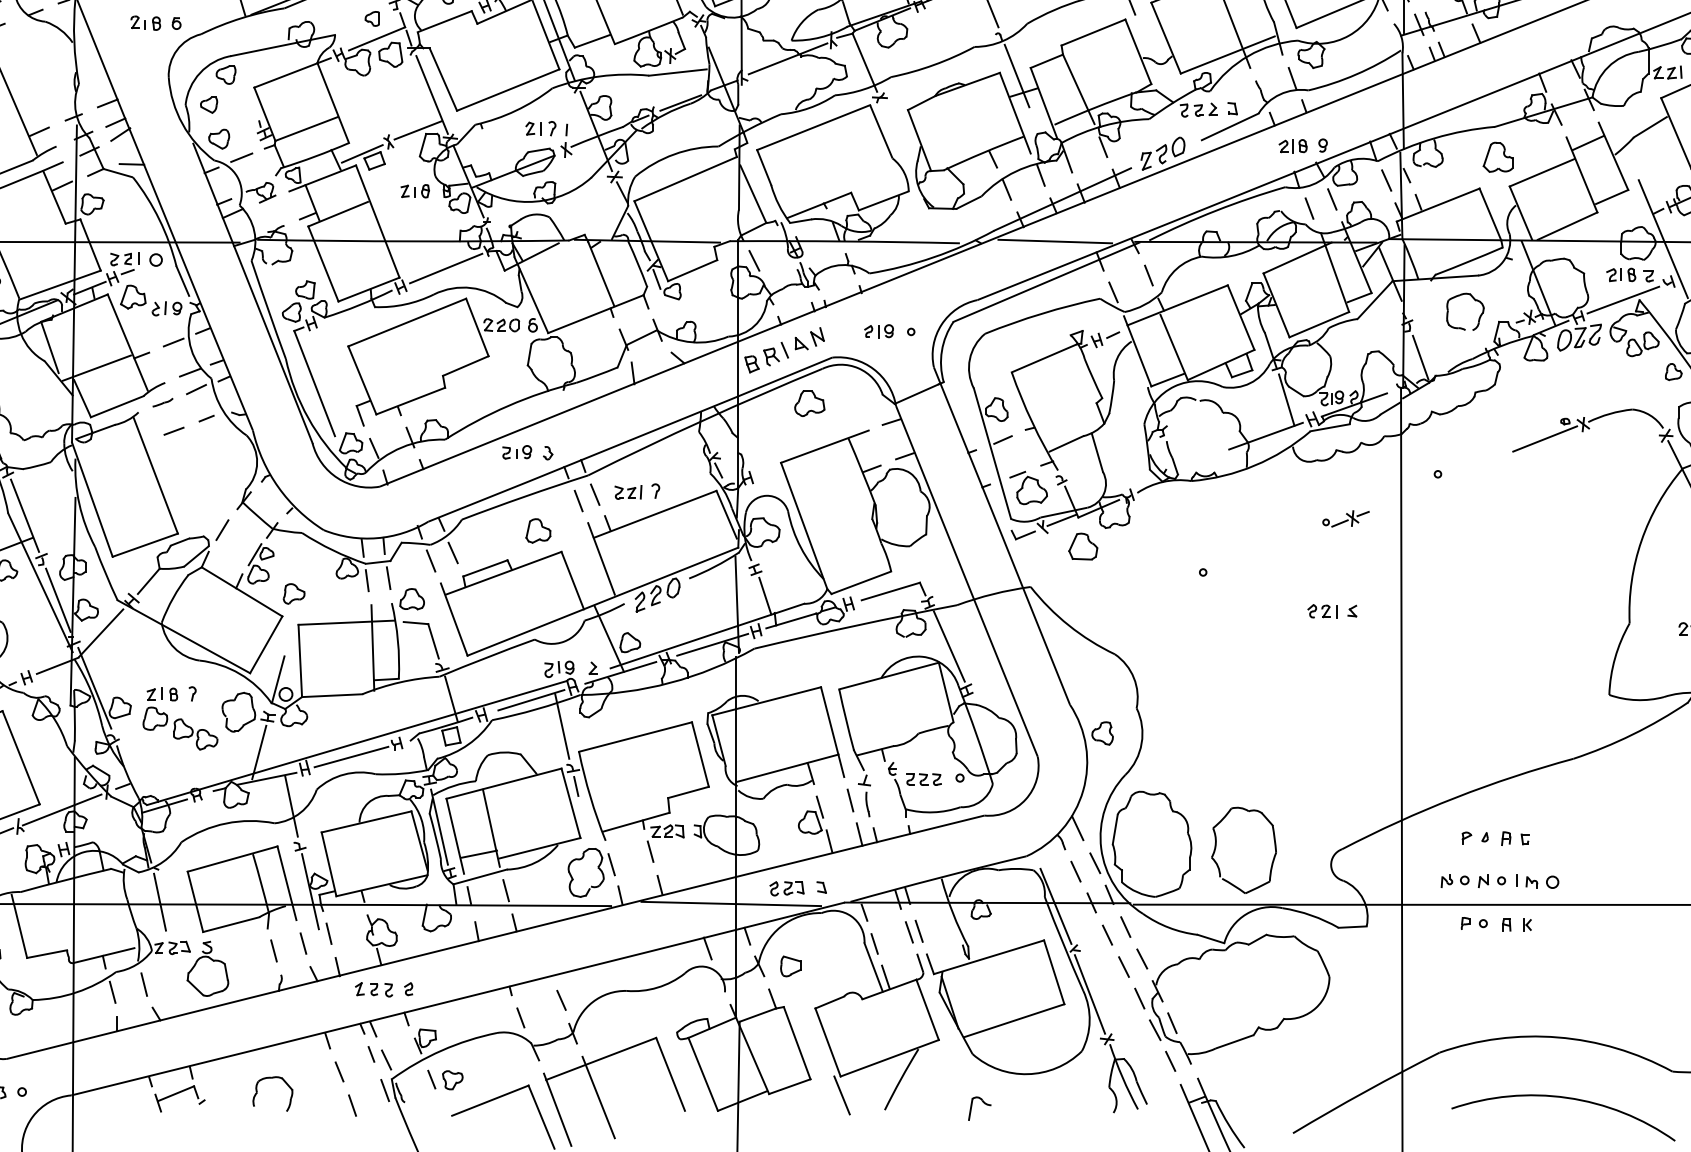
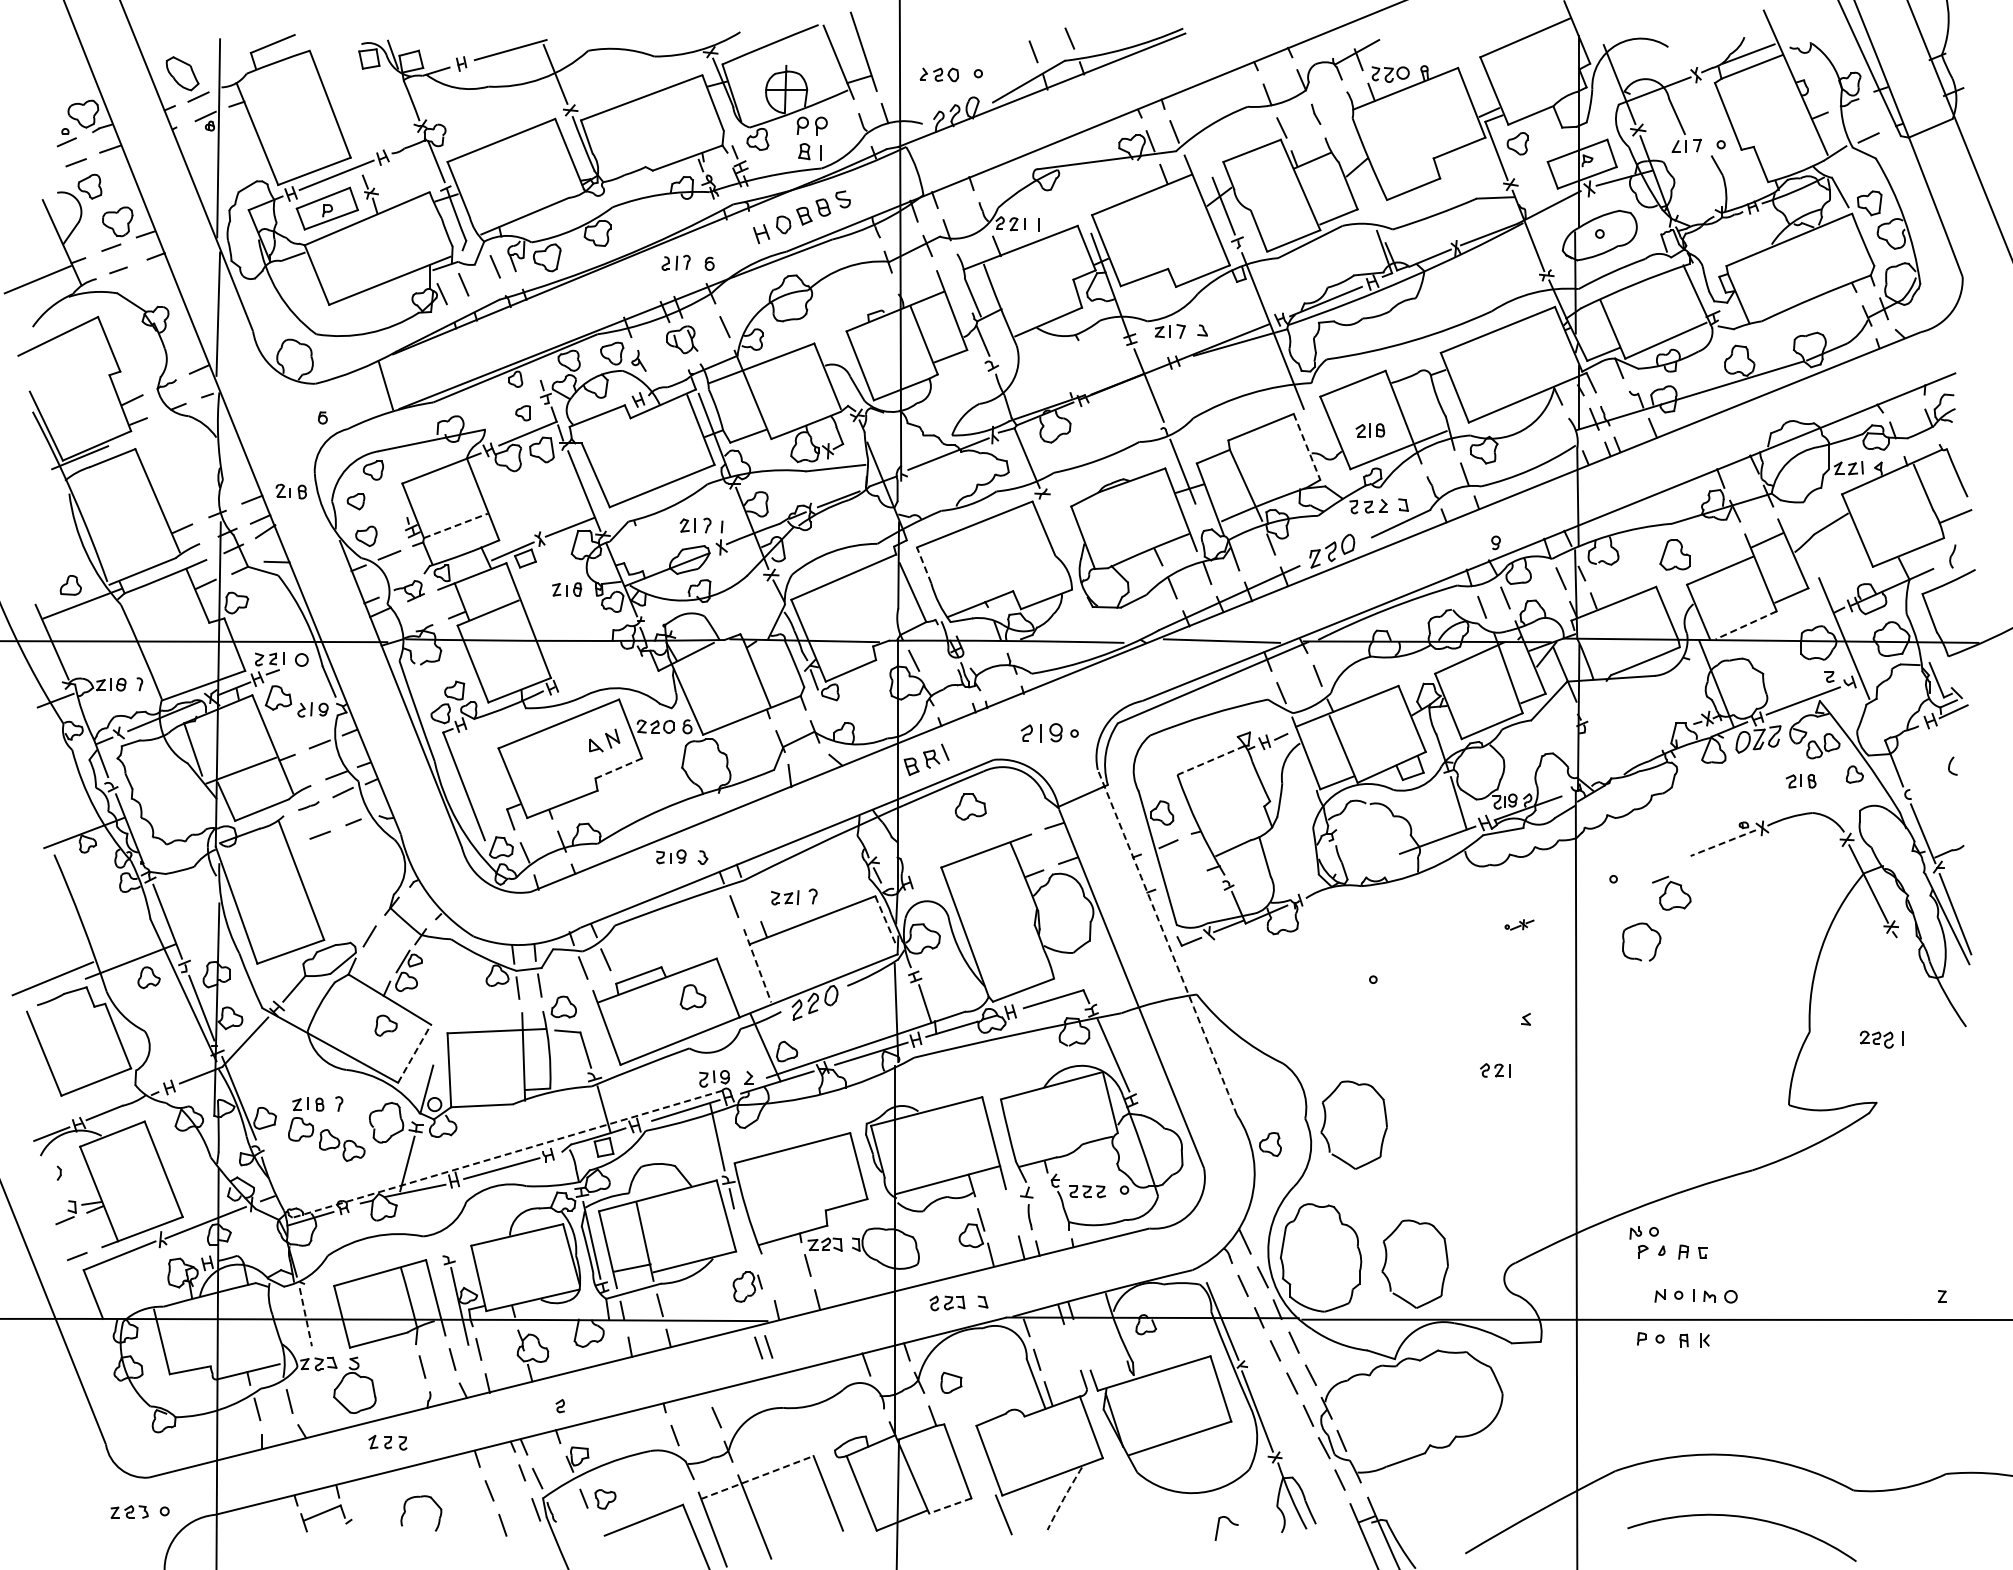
part: (145, 23) -> (290, 491), moved
line: (1138, 51) -> (1307, 446), solid -> dashed
line: (307, 128) -> (456, 525), solid -> dashed
part: (1293, 146) -> (1370, 430), moved
line: (763, 166) -> (923, 564), solid -> dashed
line: (1567, 226) -> (1746, 625), solid -> dashed
line: (446, 268) -> (598, 668), removed
part: (1620, 275) -> (1800, 781), moved
part: (1474, 301) -> (1651, 931), moved
part: (878, 330) -> (1041, 732), size x1.4
part: (809, 338) -> (604, 740), moved
line: (1420, 357) -> (1595, 759), removed
line: (1044, 358) -> (1210, 760), solid -> dashed
line: (466, 366) -> (619, 768), solid -> dashed
line: (1544, 439) -> (1722, 843), solid -> dashed
part: (1028, 487) -> (1671, 892), moved
line: (594, 494) -> (750, 899), removed
line: (726, 514) -> (885, 920), solid -> dashed
part: (1346, 518) -> (1519, 924), size x0.6
part: (537, 531) -> (692, 997), moved
arc: (1002, 536) -> (1167, 942), solid -> dashed
part: (1083, 546) -> (1250, 953), removed
line: (601, 559) -> (757, 966), solid -> dashed
part: (293, 593) -> (385, 1025), moved
part: (1322, 611) -> (1495, 1070), moved
line: (266, 644) -> (414, 1053), solid -> dashed
part: (1157, 709) -> (1326, 1119), added
line: (357, 743) -> (507, 1154), solid -> dashed
line: (850, 800) -> (1012, 1213), removed
line: (290, 806) -> (439, 1219), removed
part: (591, 872) -> (747, 1286), size x0.6
part: (1454, 881) -> (1643, 1232), moved
line: (159, 902) -> (305, 1317), solid -> dashed
line: (731, 903) -> (890, 1318), removed
part: (914, 931) -> (763, 1347), moved
part: (373, 989) -> (387, 1442), moved
line: (601, 1058) -> (757, 1477), solid -> dashed
arc: (901, 1079) -> (1064, 1498), solid -> dashed
line: (788, 1087) -> (949, 1506), solid -> dashed
part: (984, 1103) -> (1231, 1523), moved

